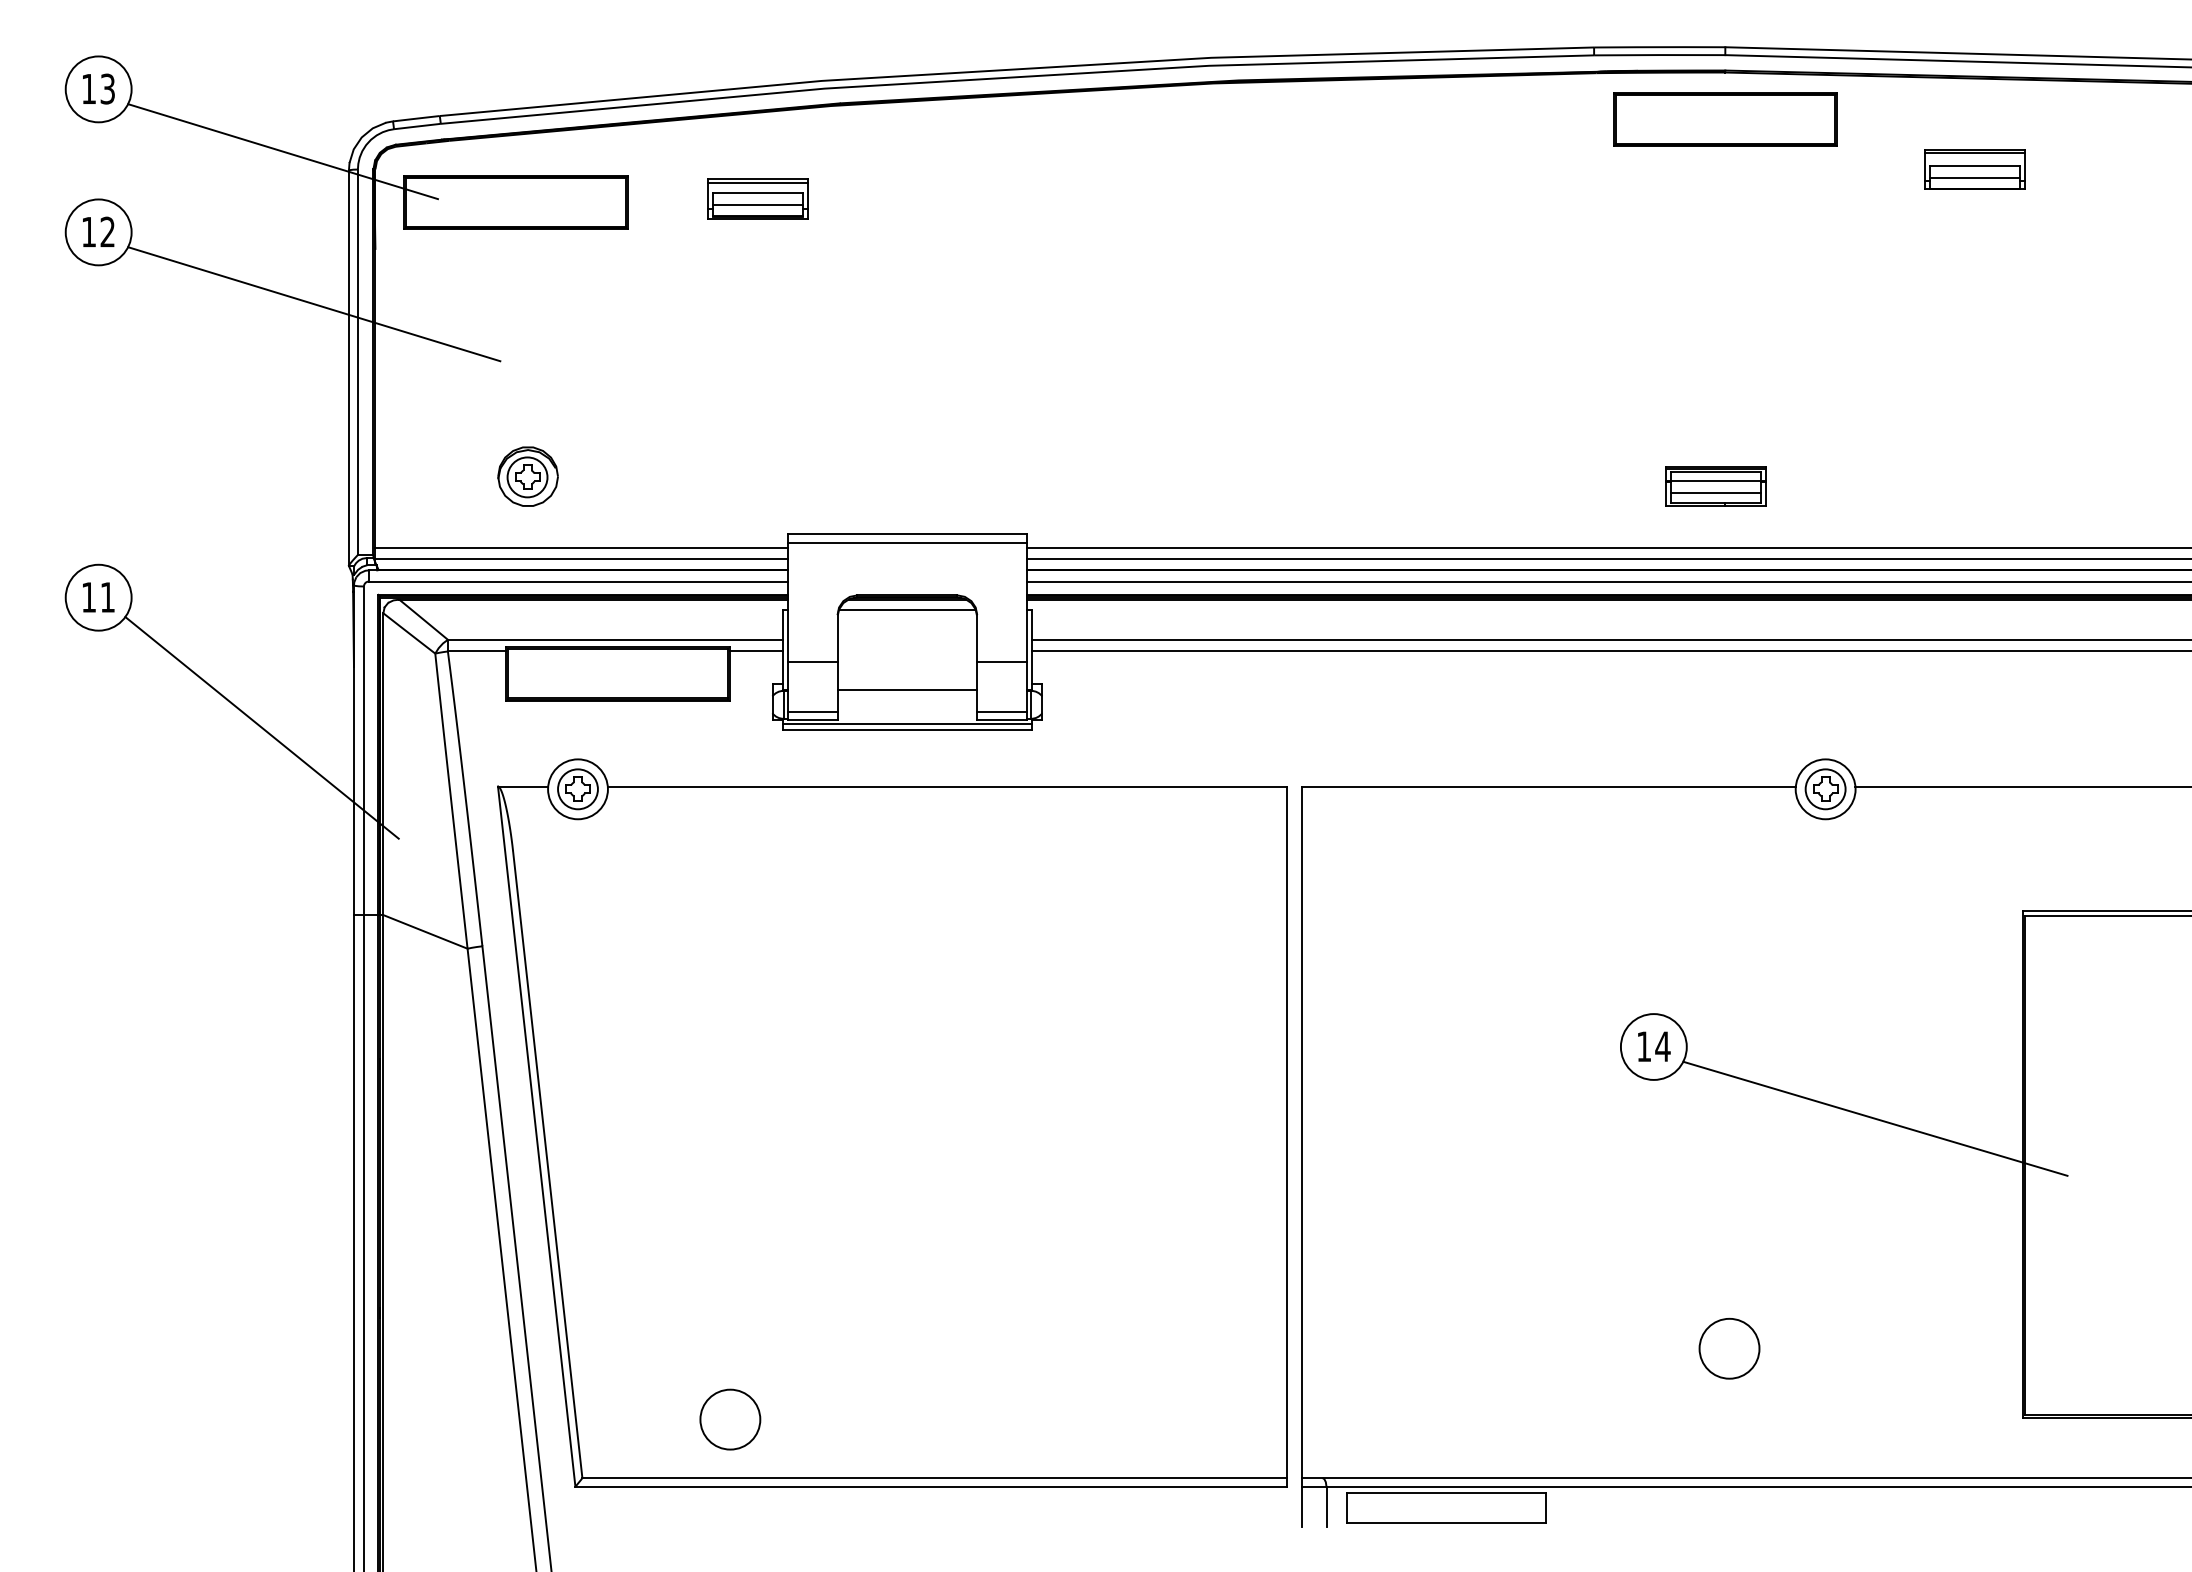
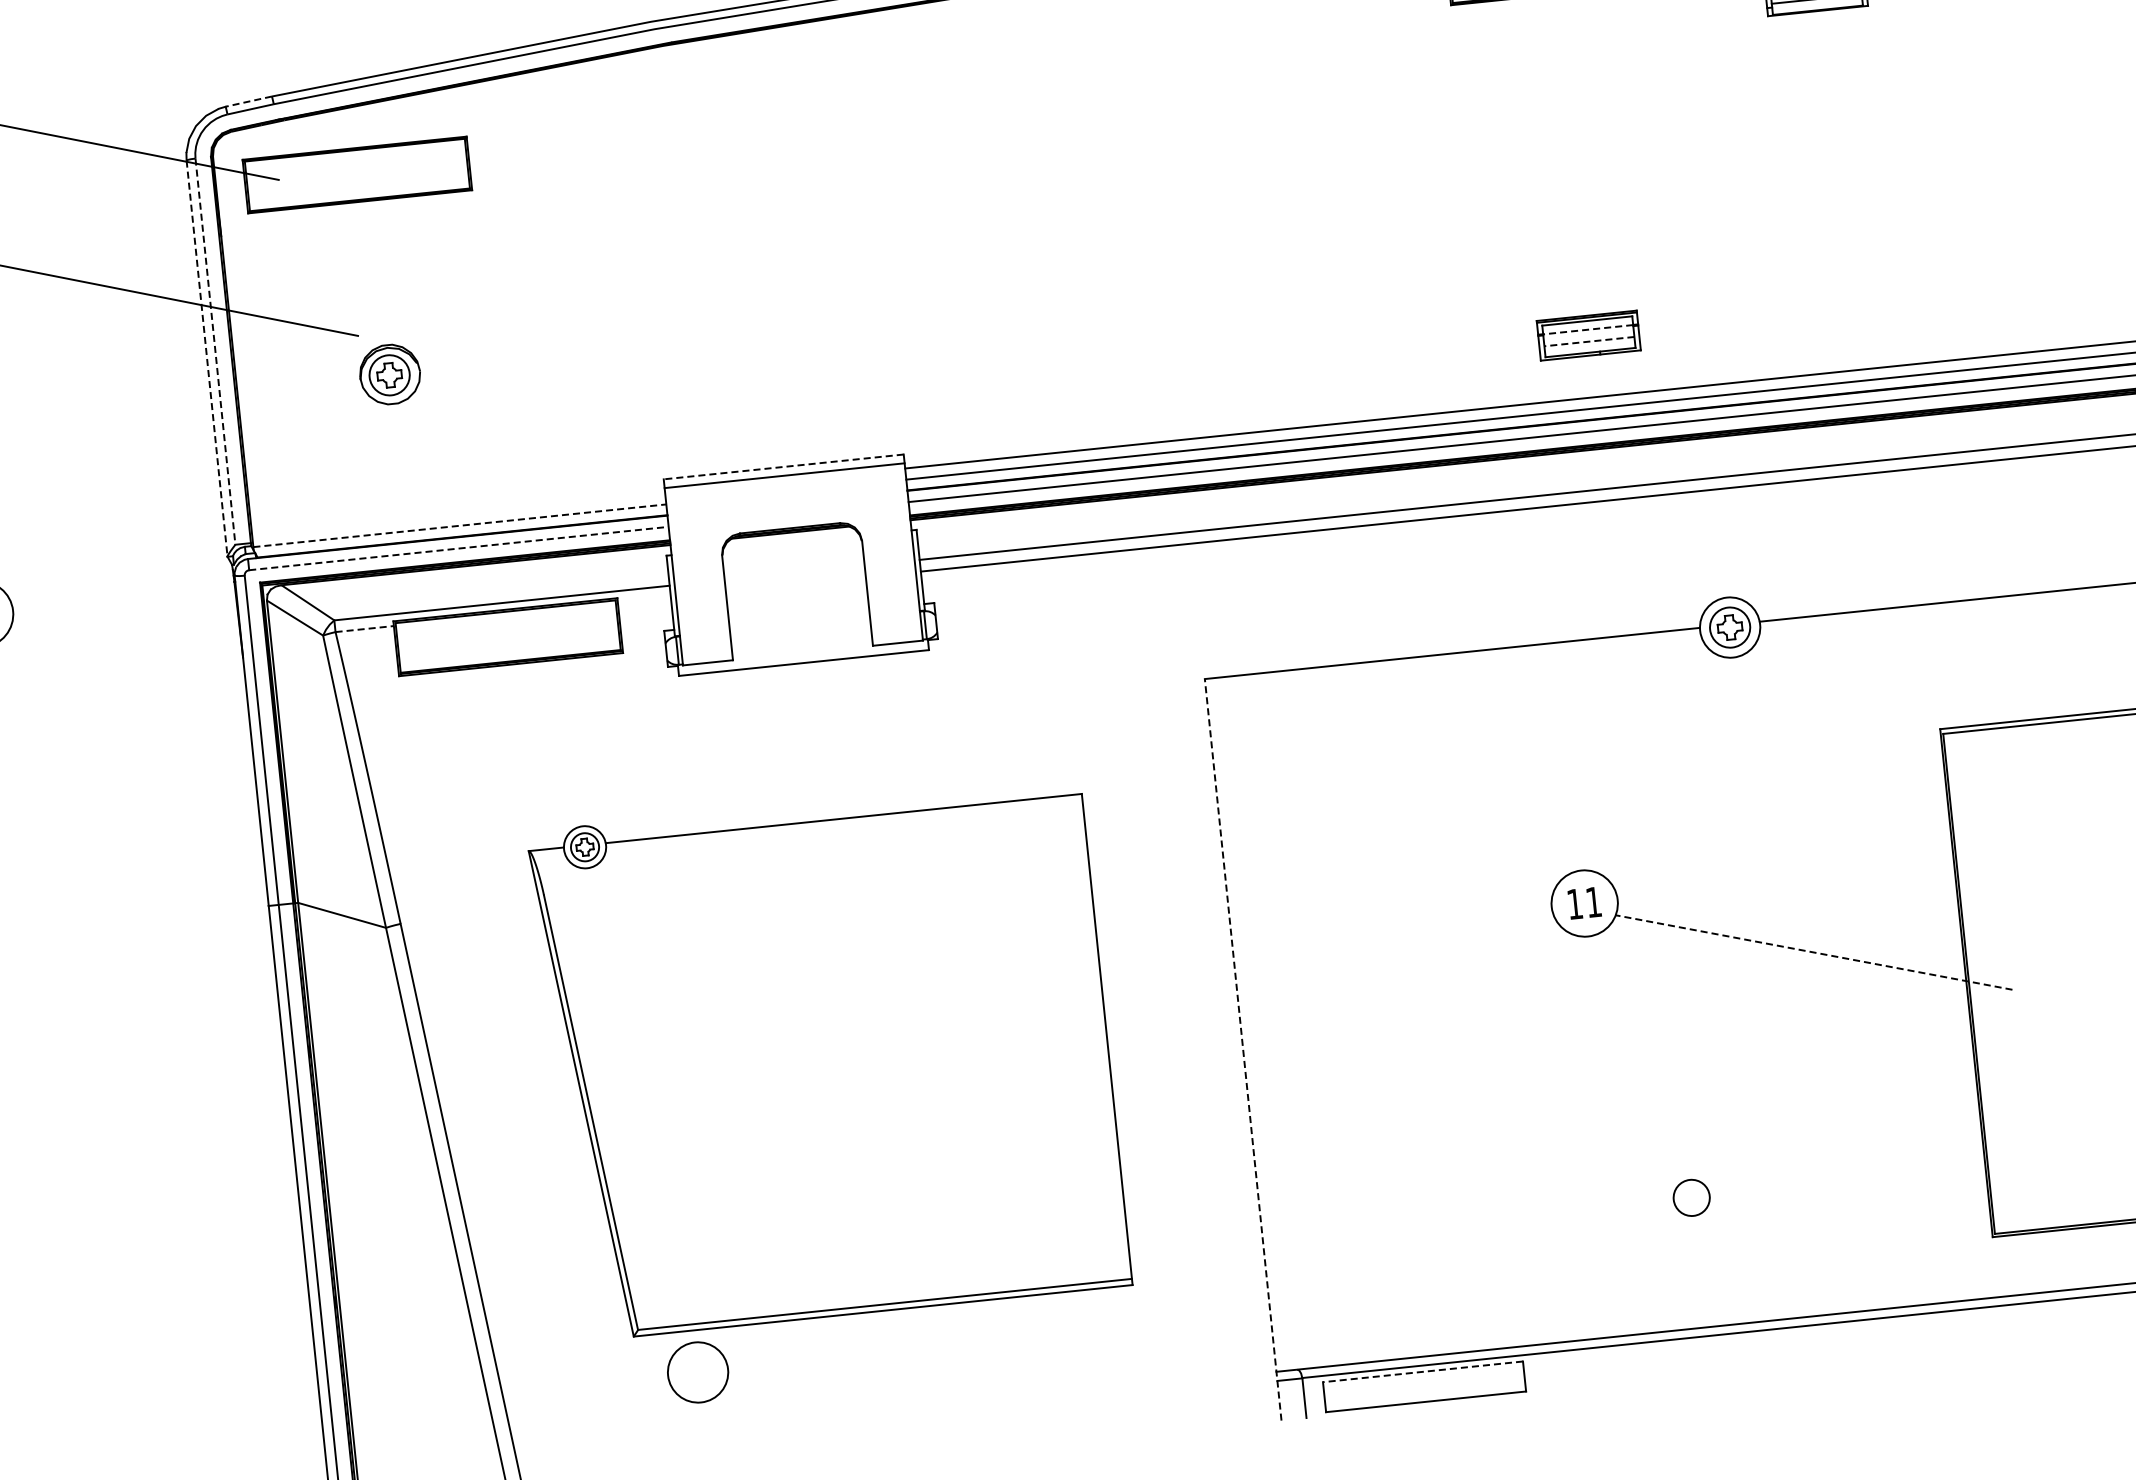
line: (416, 118) -> (248, 101), solid -> dashed
part: (757, 198) -> (598, 146), removed
line: (357, 362) -> (215, 351), solid -> dashed
line: (348, 368) -> (206, 358), solid -> dashed
part: (527, 476) -> (389, 374), moved
line: (1715, 480) -> (1587, 329), solid -> dashed
line: (1715, 492) -> (1589, 341), solid -> dashed
line: (907, 534) -> (783, 467), solid -> dashed
line: (581, 548) -> (458, 515), removed
line: (582, 559) -> (460, 526), solid -> dashed
line: (578, 581) -> (459, 548), solid -> dashed
line: (906, 609) -> (790, 542), removed
line: (477, 651) -> (365, 629), solid -> dashed
line: (755, 651) -> (643, 600), removed
line: (812, 661) -> (701, 604), removed
line: (1002, 661) -> (892, 584), removed
line: (907, 690) -> (800, 623), removed
line: (812, 711) -> (707, 654), removed
line: (1002, 711) -> (897, 634), removed
line: (907, 723) -> (803, 656), removed
line: (261, 727) -> (156, 727), removed
text: (1662, 1046) -> (1593, 902), 14 -> 11
line: (1874, 1118) -> (1813, 952), solid -> dashed
part: (892, 1122) -> (829, 1057), size x0.7
line: (1301, 1156) -> (1243, 1049), solid -> dashed
circle: (1729, 1348) -> (1691, 1197), size x0.6
line: (1446, 1493) -> (1423, 1372), solid -> dashed

